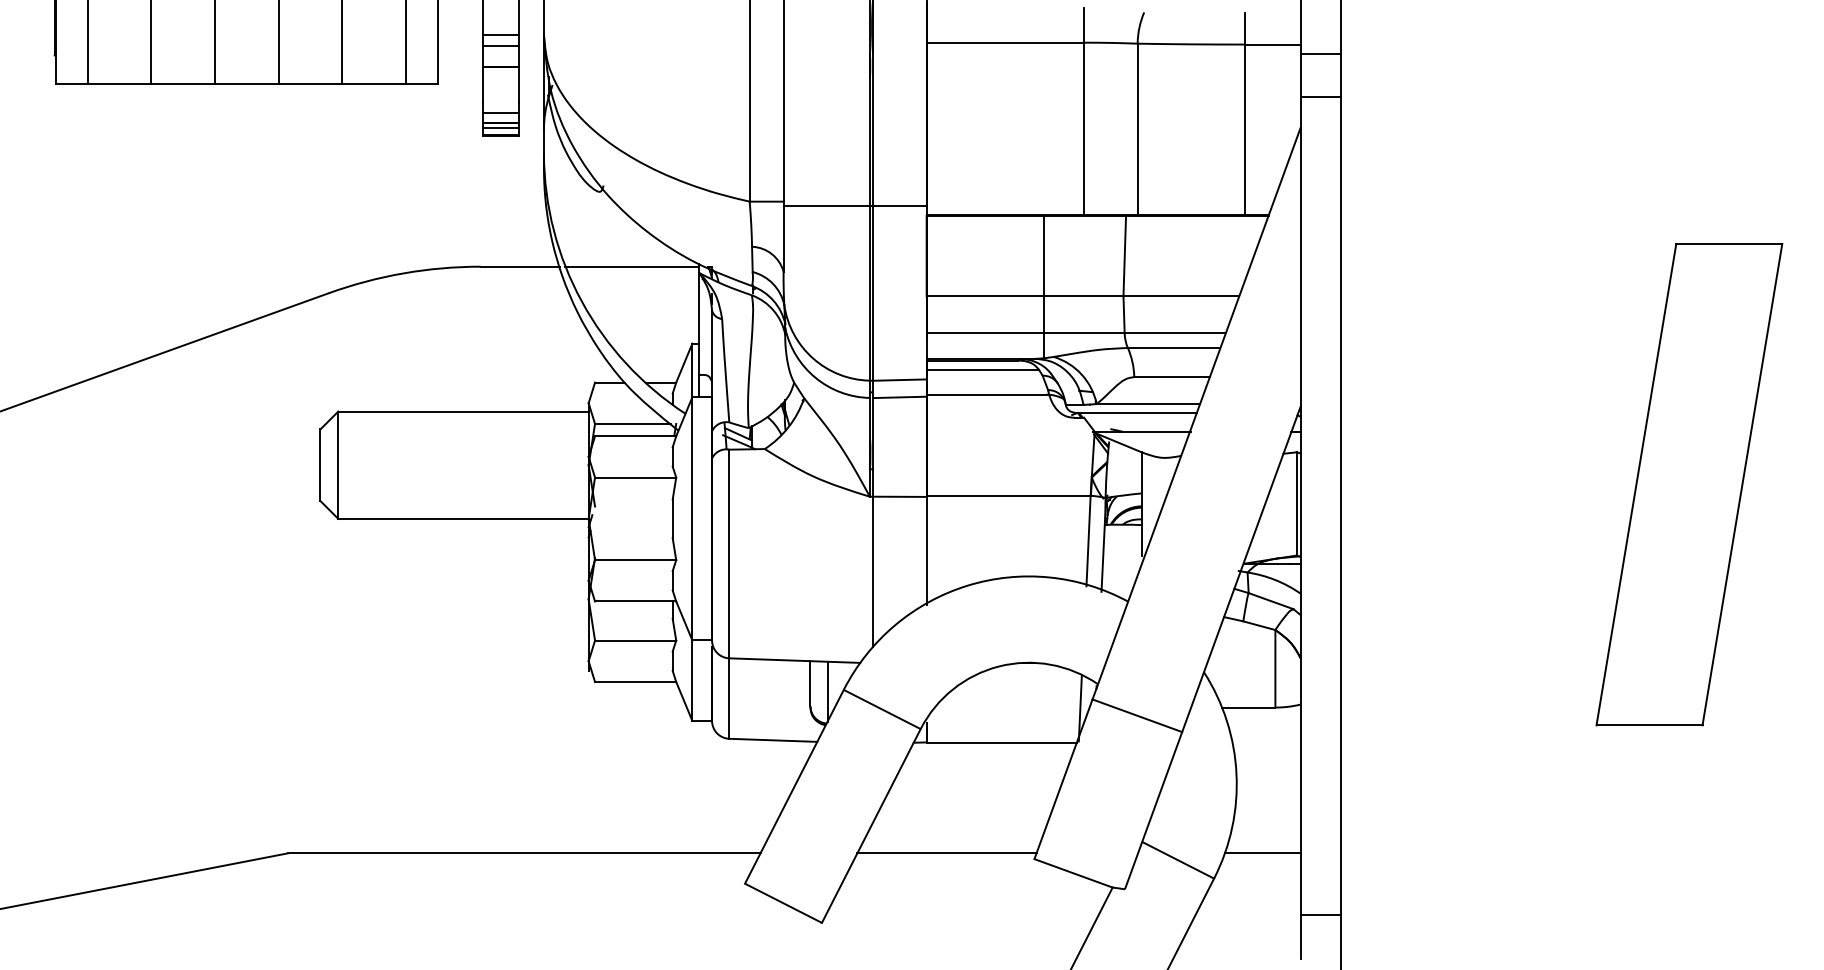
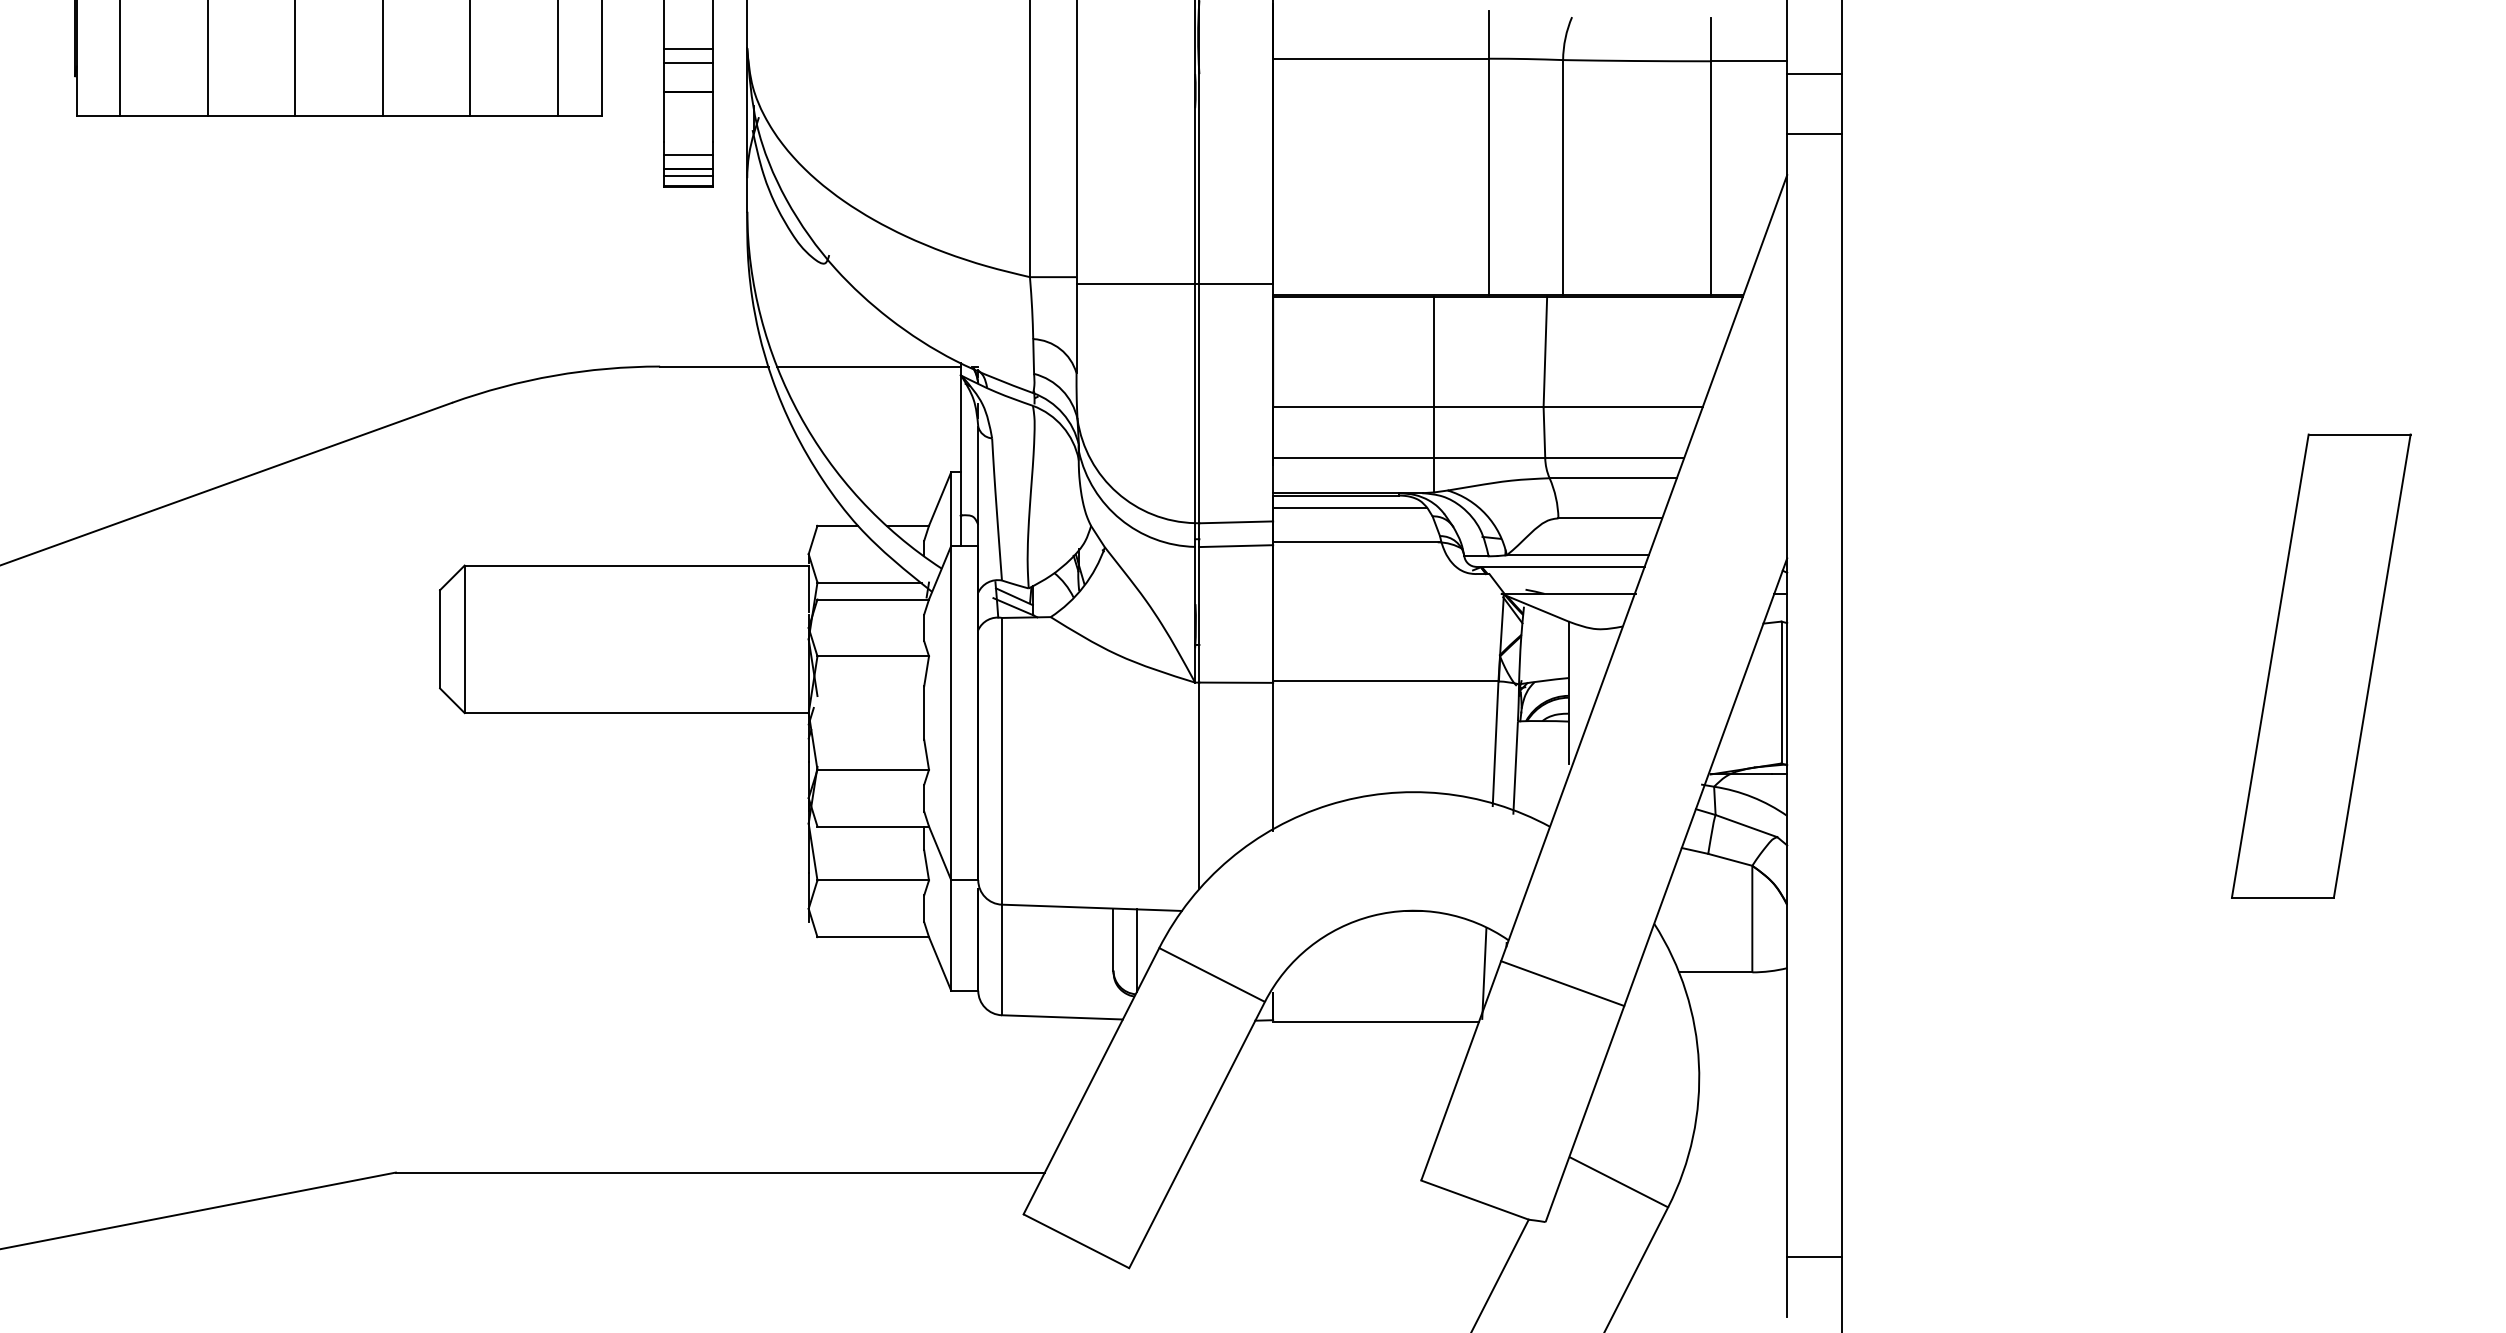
part: (1689, 484) -> (2321, 665), size x0.7
line: (946, 853) -> (1300, 1172), removed
line: (1262, 853) -> (1734, 1172), removed

